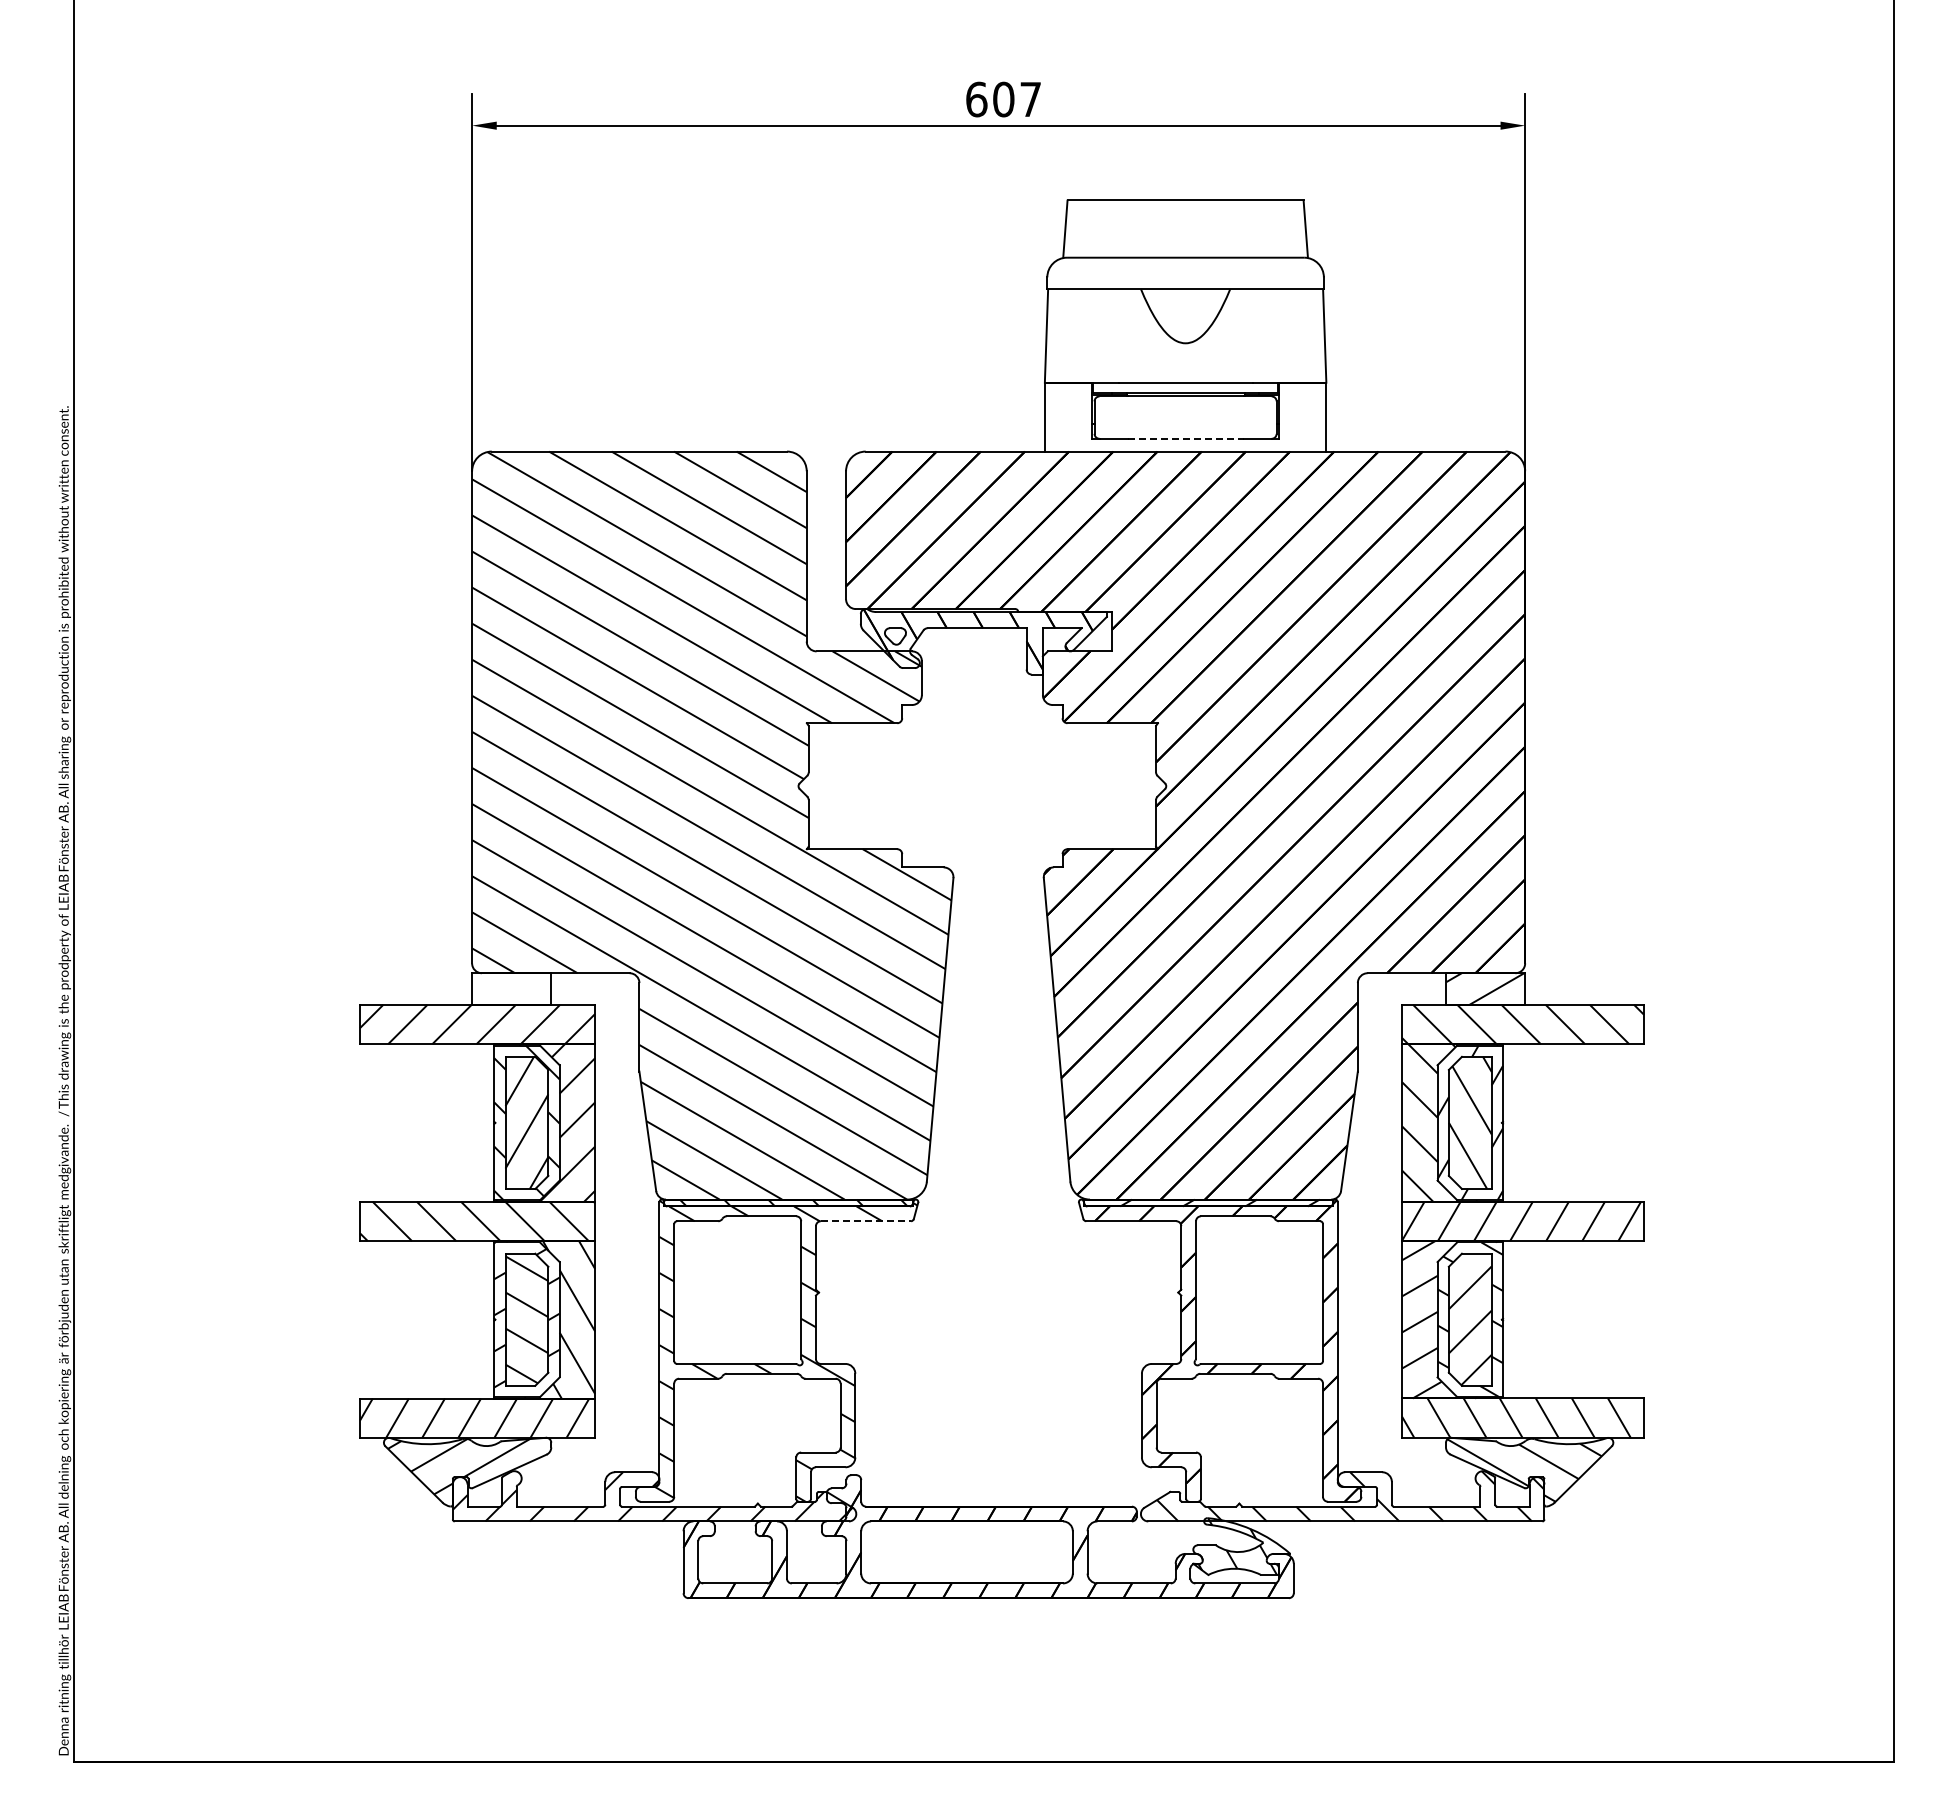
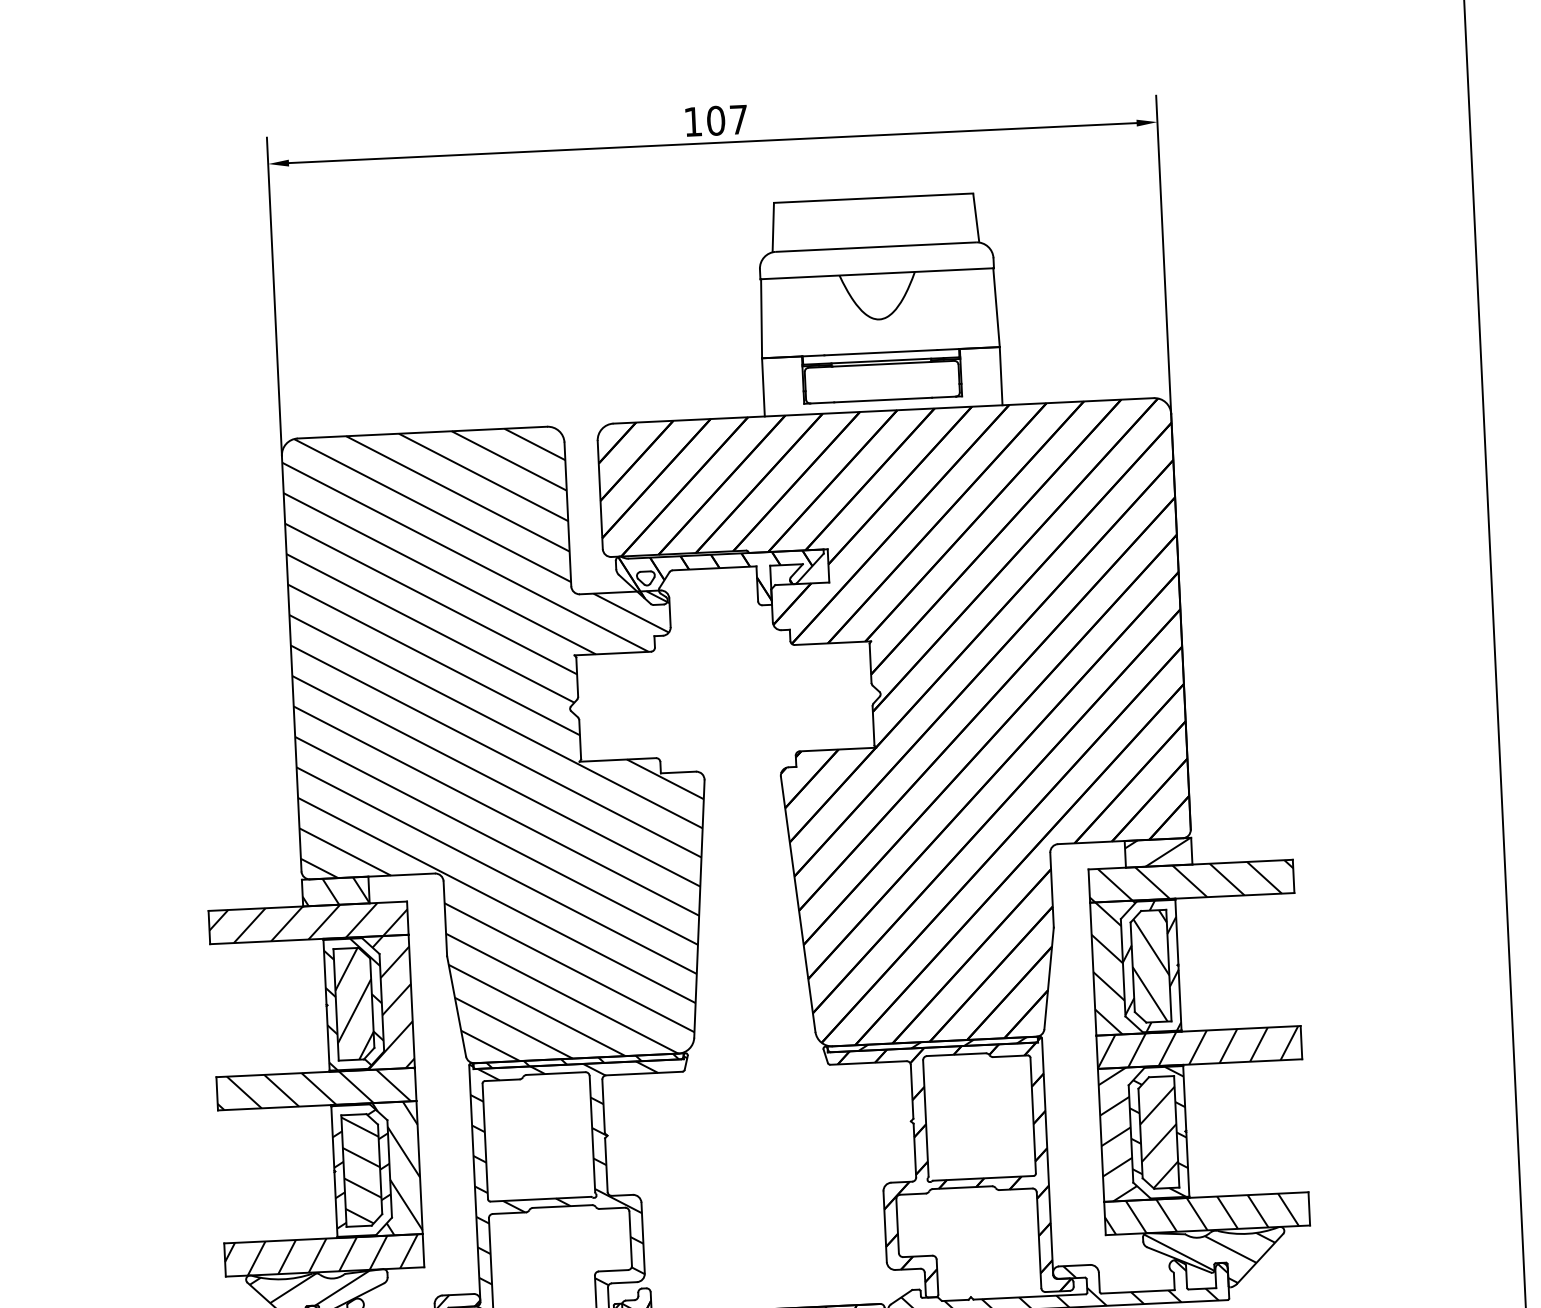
text: (976, 99) -> (693, 121), 607 -> 107
line: (1185, 438) -> (883, 399), dashed -> solid
hatch: (511, 988) -> (335, 891), added
line: (866, 1221) -> (644, 1073), dashed -> solid

